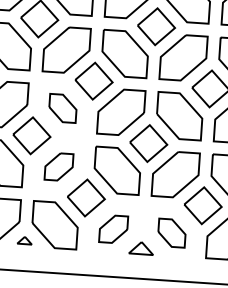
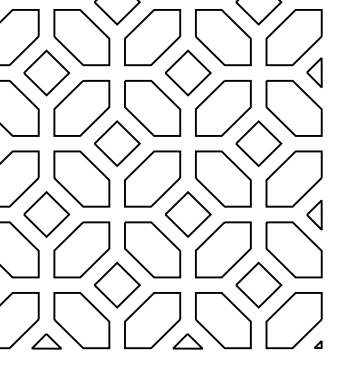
part: (62, 107) -> (81, 178), size x1.67
part: (58, 166) -> (81, 249), size x1.67
part: (113, 229) -> (152, 320), size x1.67
part: (172, 232) -> (223, 320), size x1.67
part: (24, 240) -> (46, 341), size x1.67

